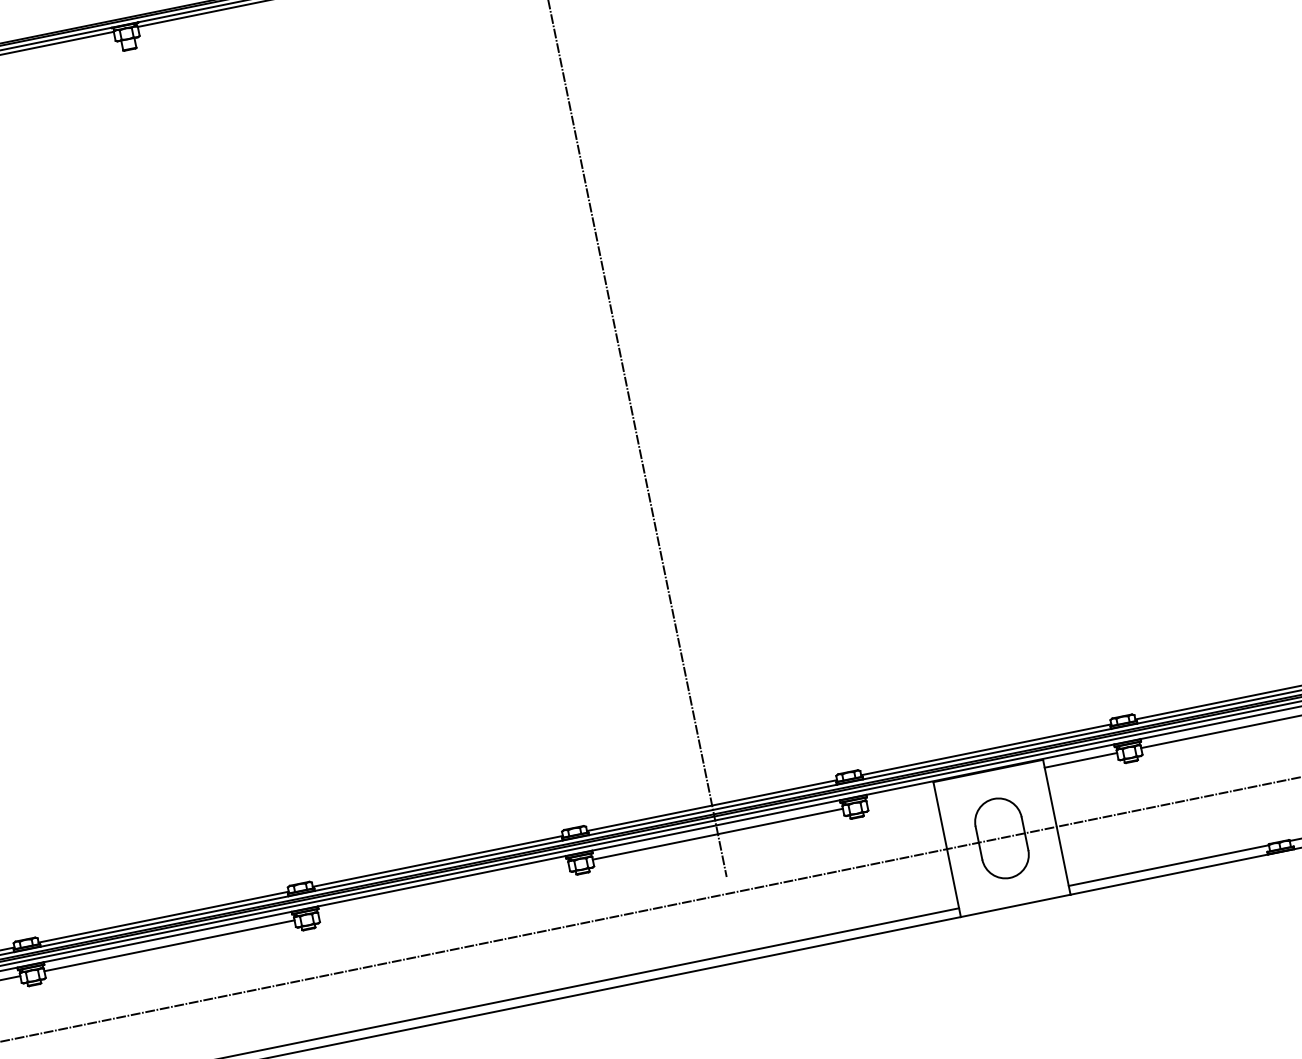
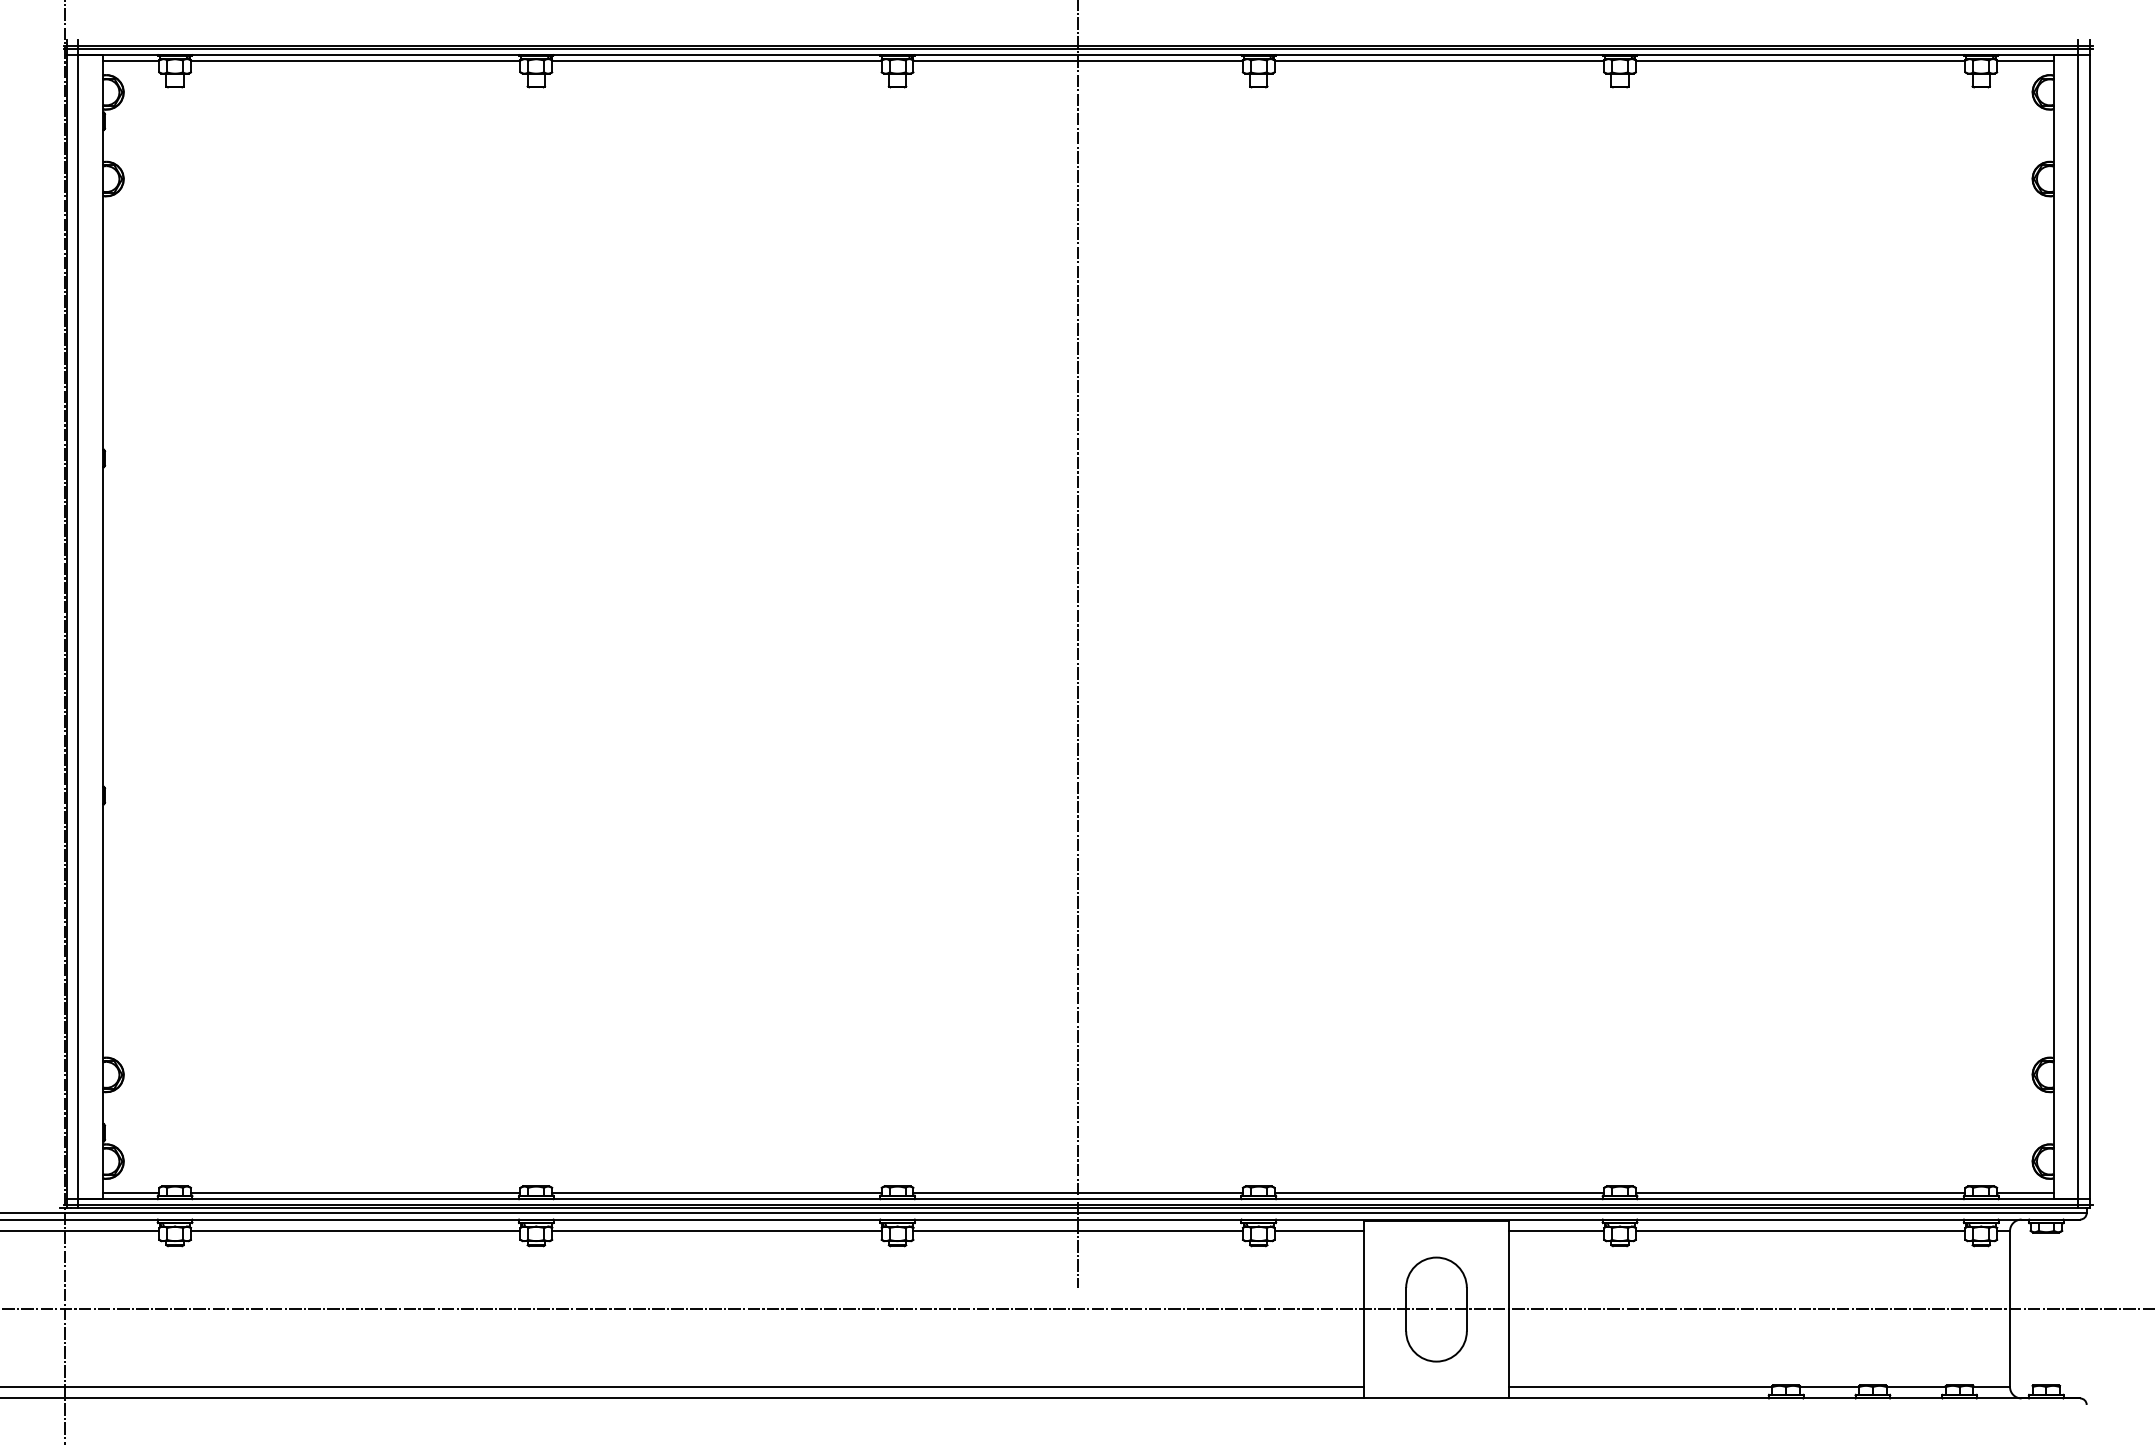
line: (901, 797) -> (1319, 1231), added
line: (443, 890) -> (716, 1231), added

